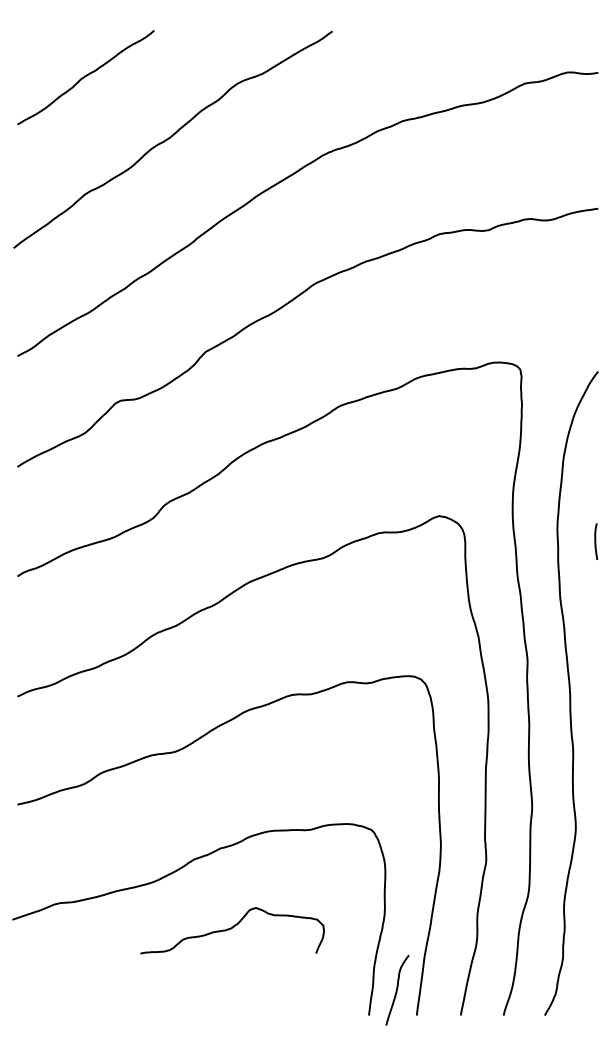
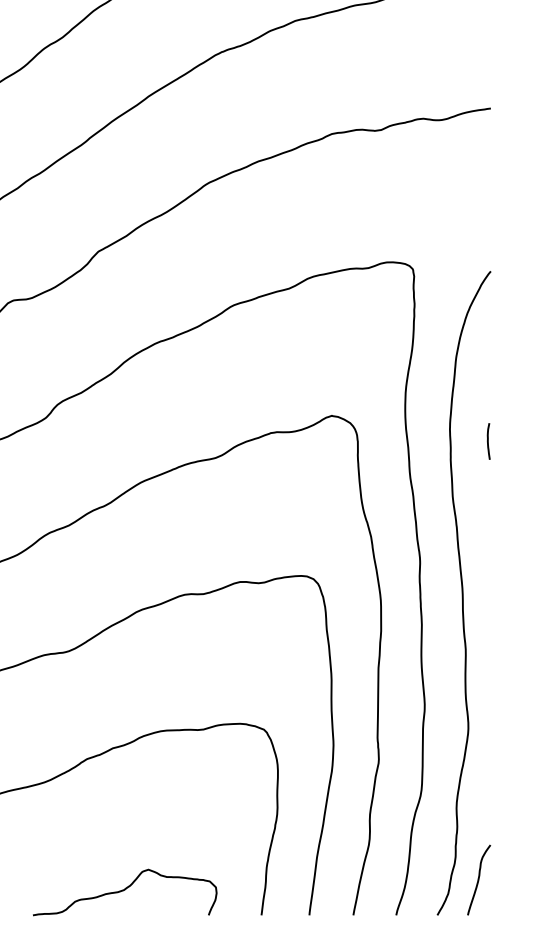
curve: (231, 929) -> (124, 891), moved
curve: (397, 990) -> (479, 880), moved

